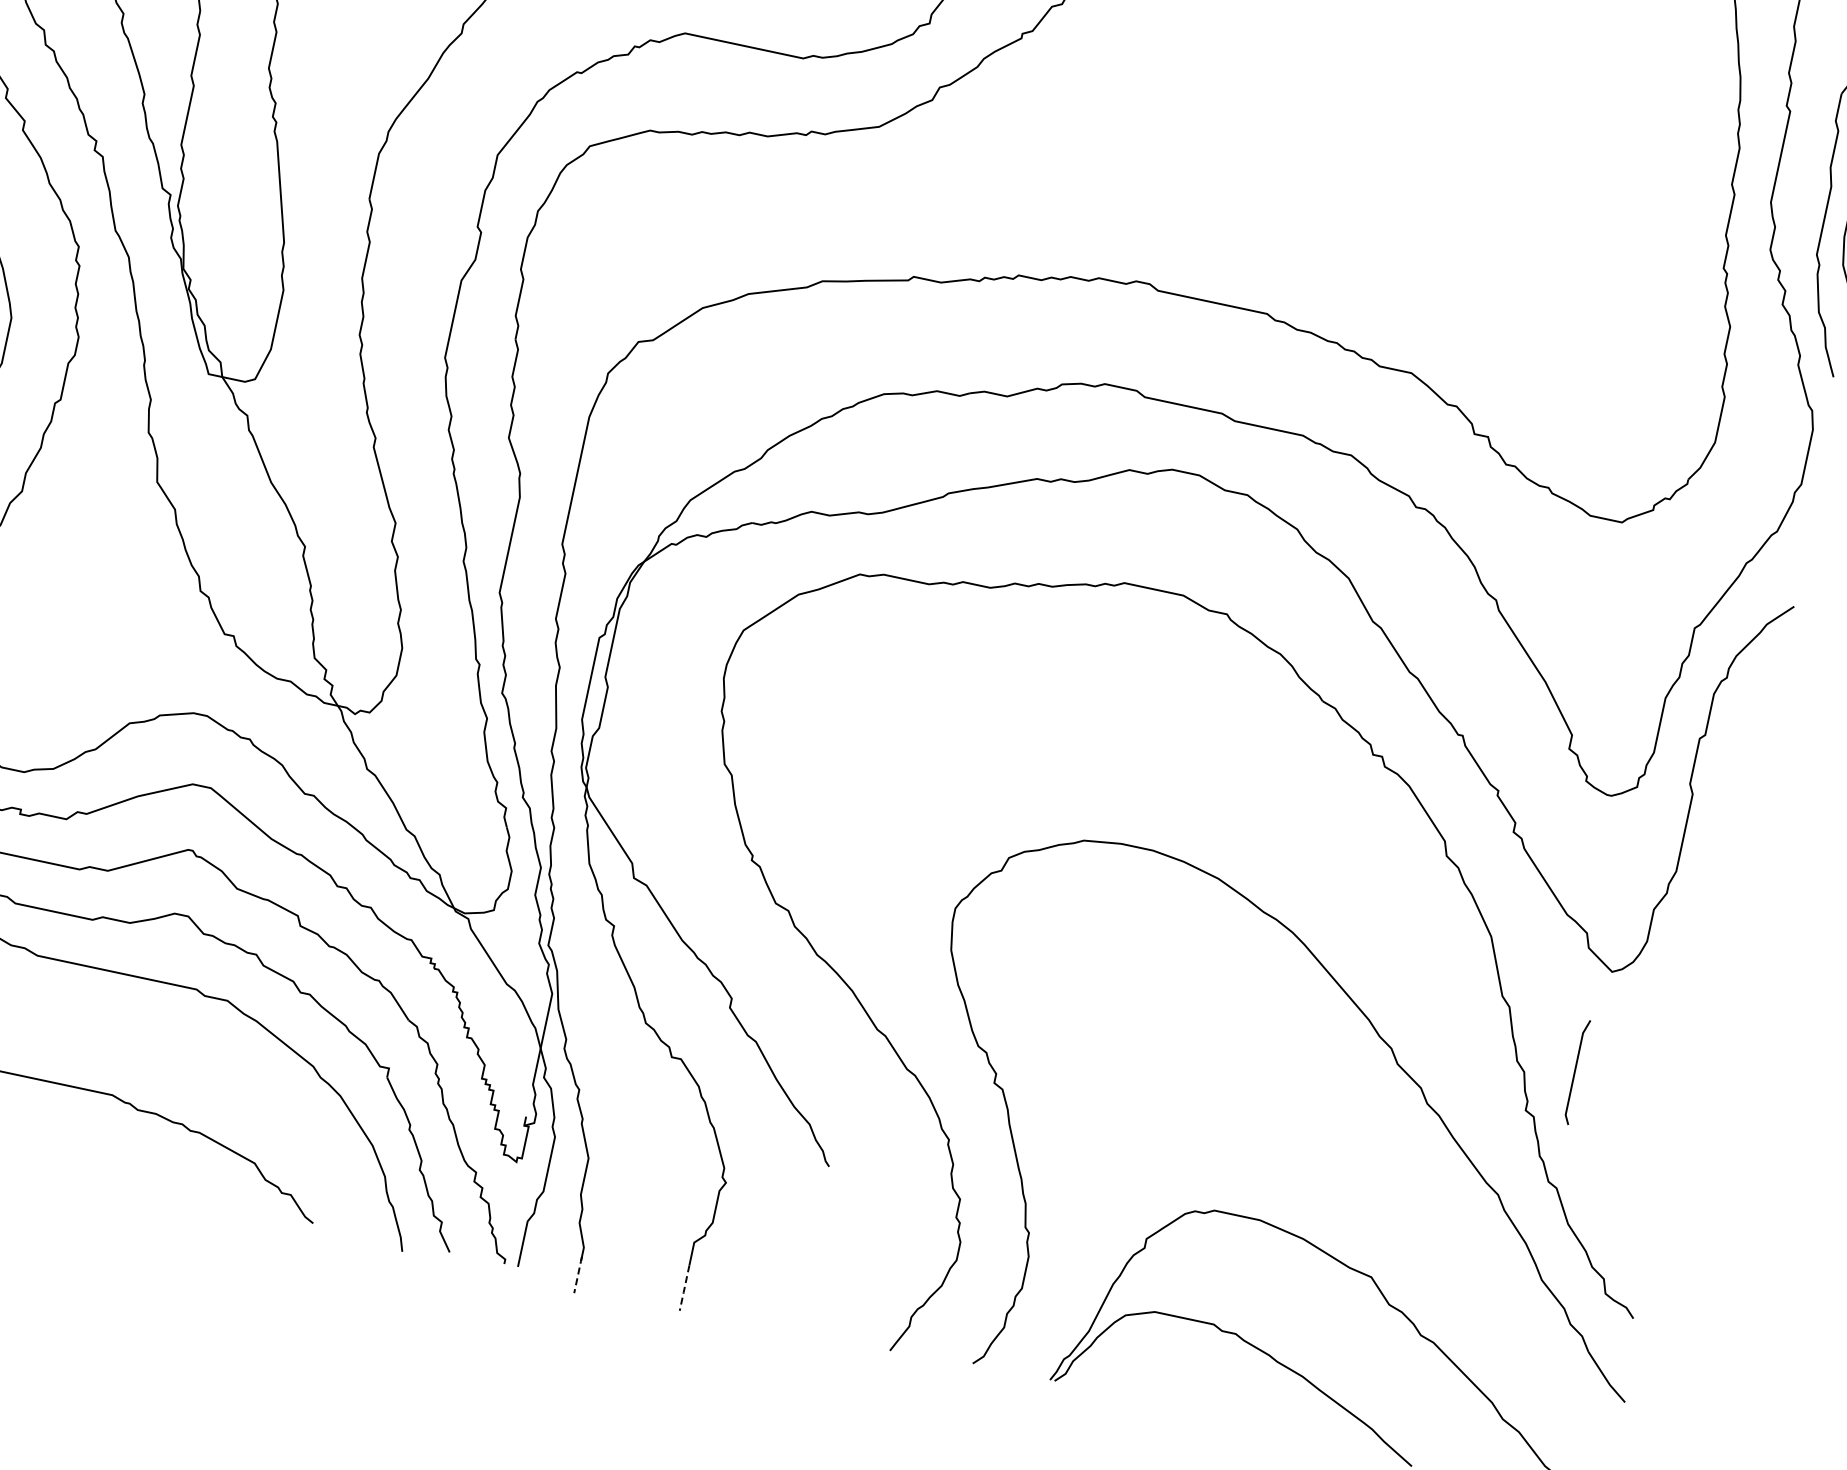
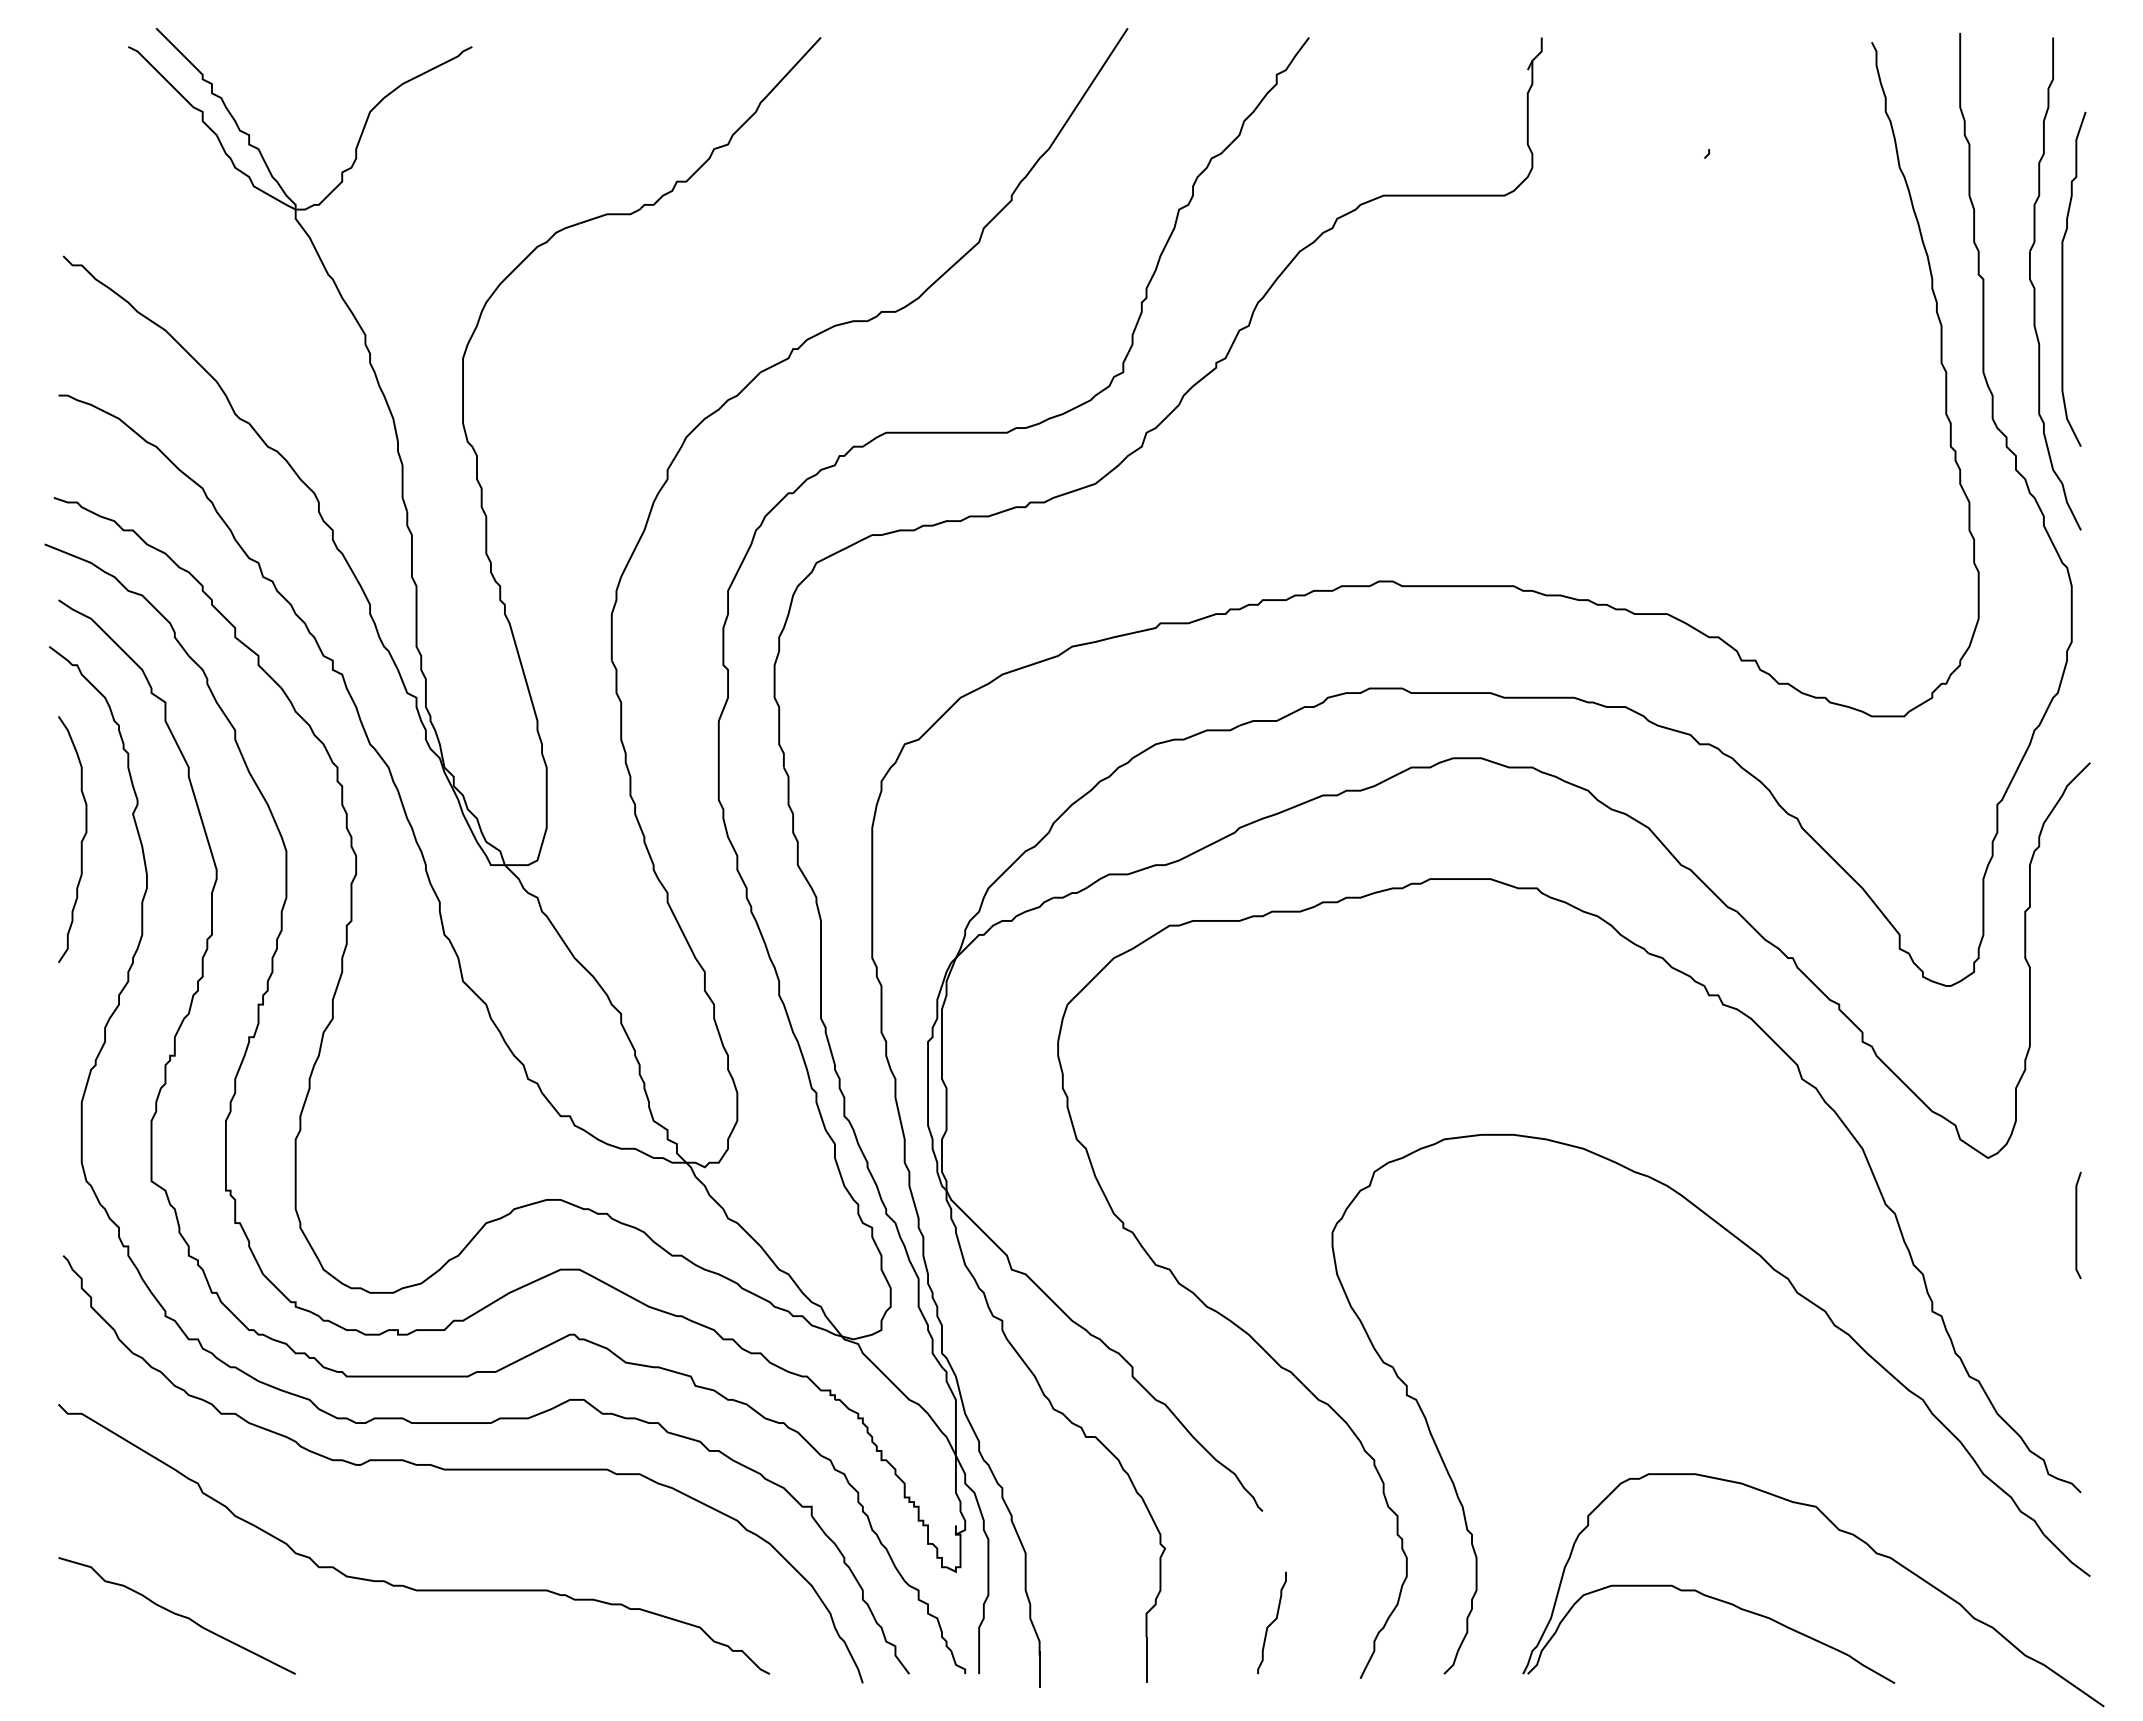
curve: (1575, 1072) -> (2077, 1225), moved
line: (578, 1273) -> (1039, 1668), dashed -> solid
curve: (814, 1277) -> (1271, 1622), added
line: (684, 1288) -> (1146, 1660), dashed -> solid

